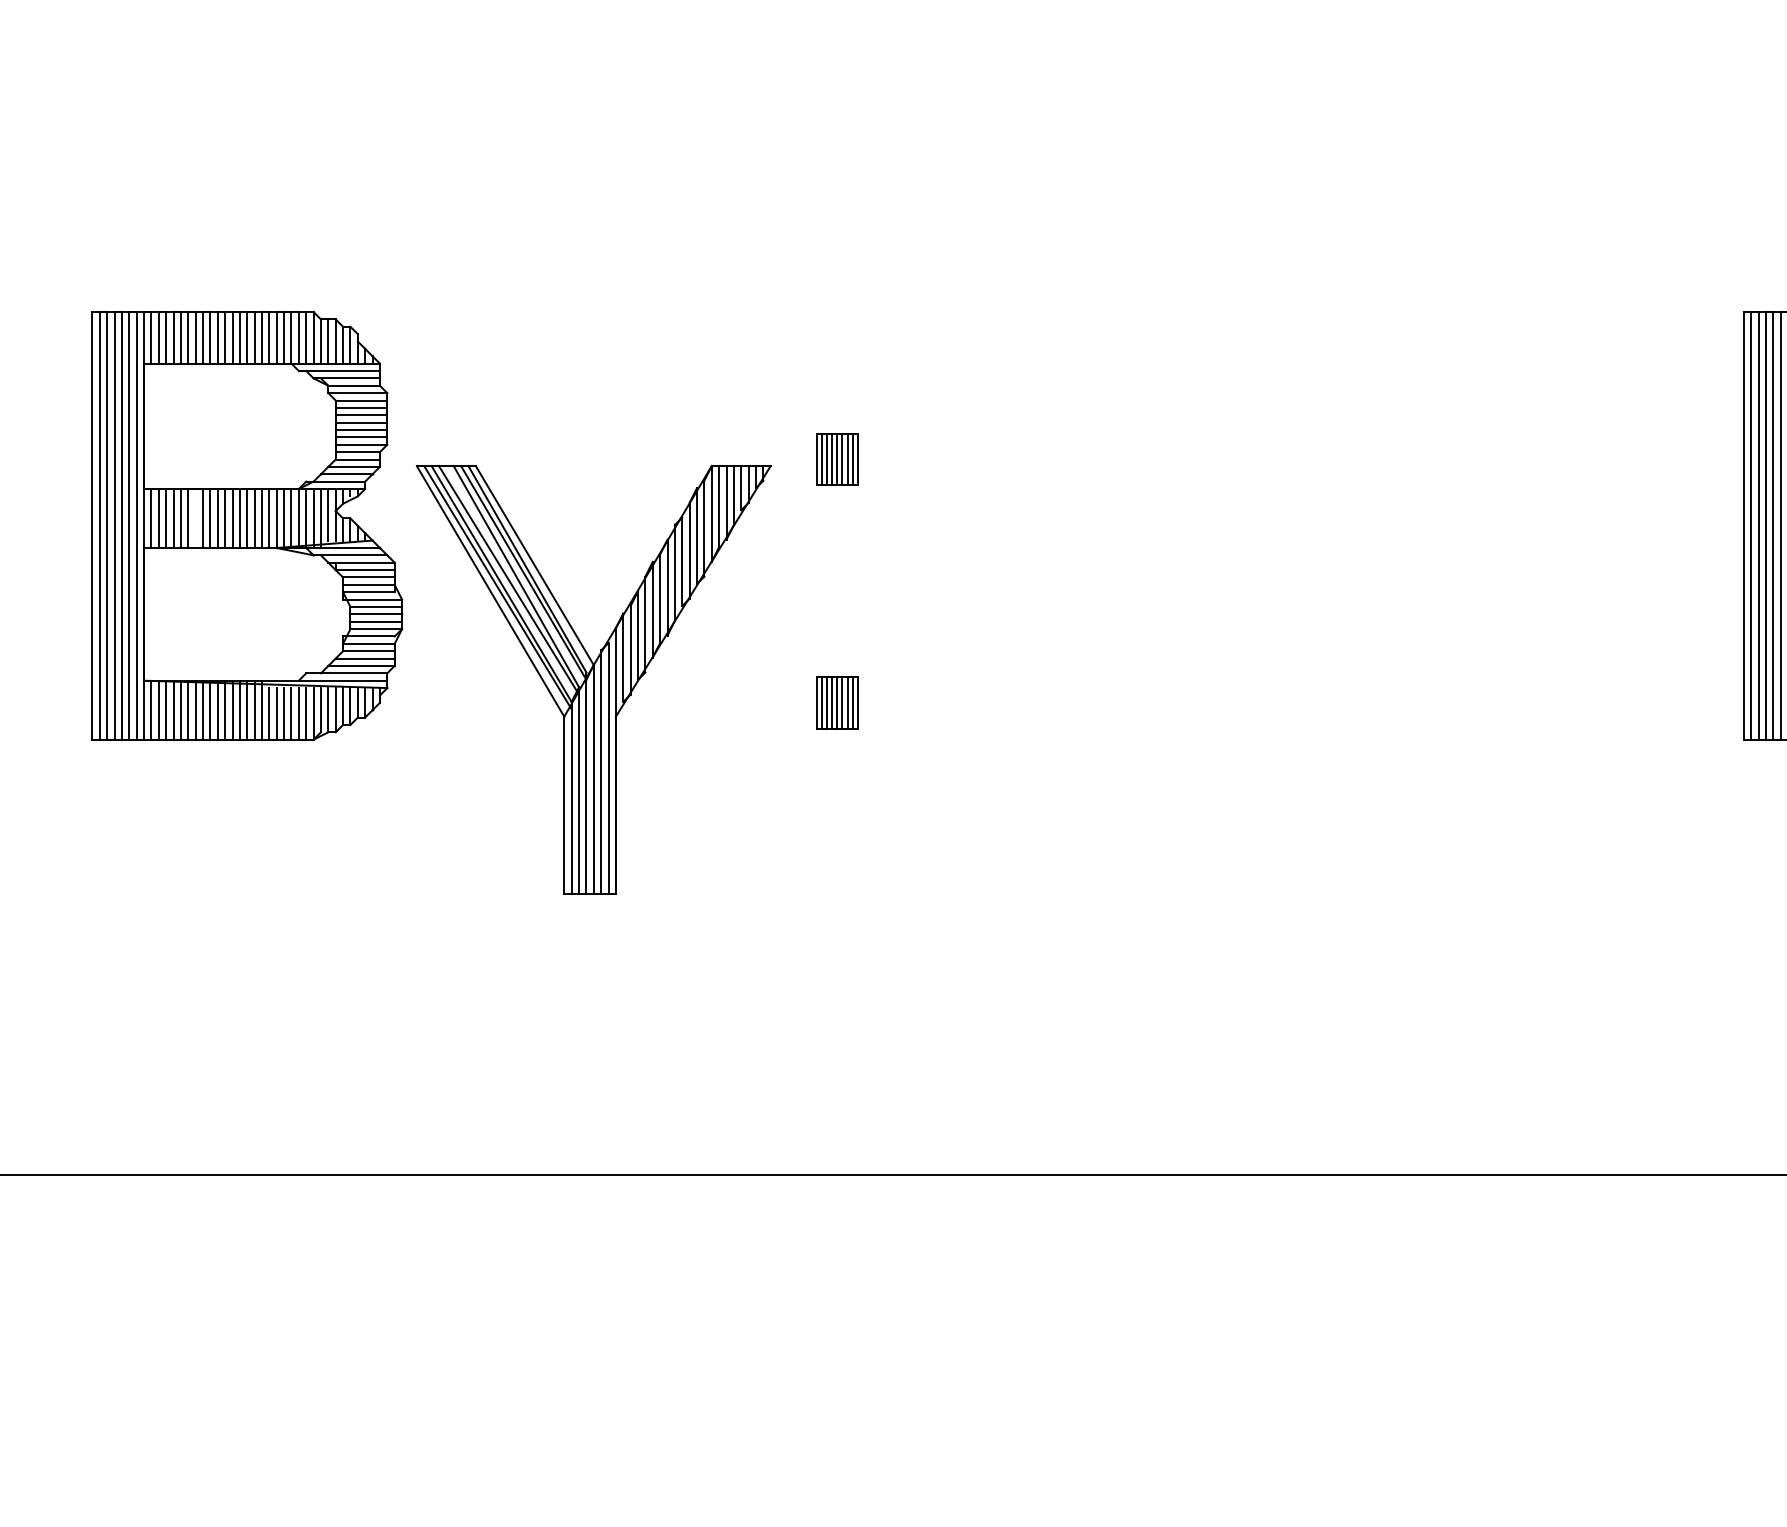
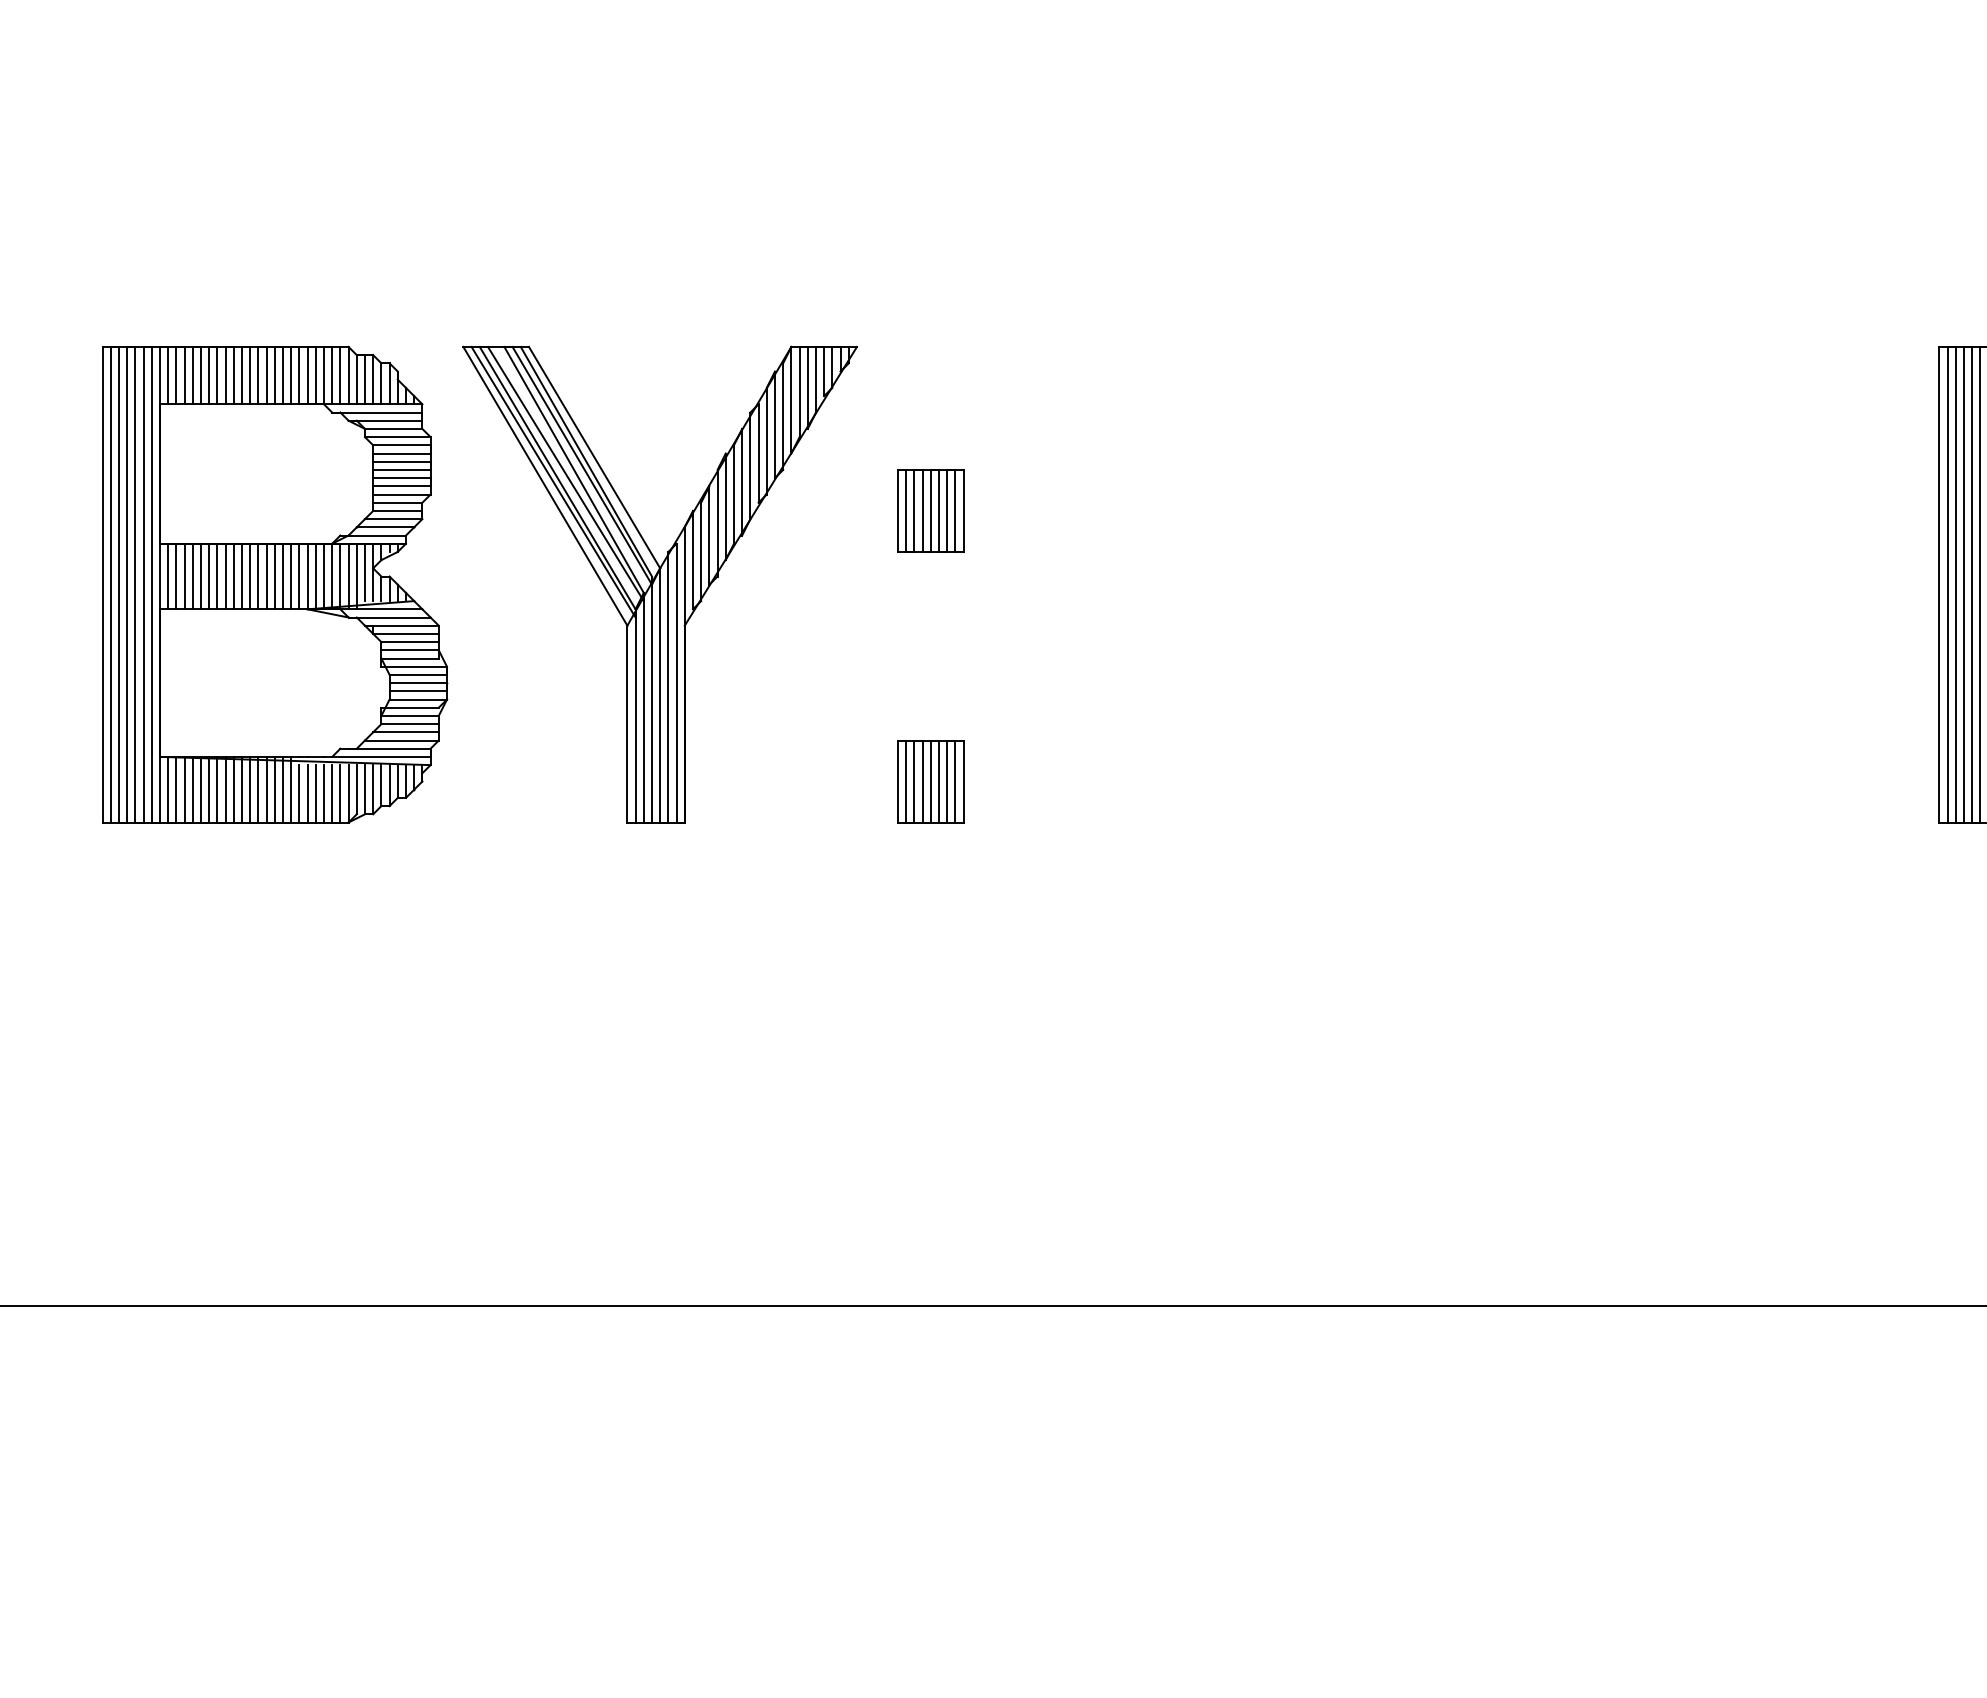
part: (837, 459) -> (931, 510), size x1.43
line: (195, 518) -> (217, 576), added
part: (593, 679) -> (659, 584), moved
part: (837, 702) -> (931, 781), size x1.43

